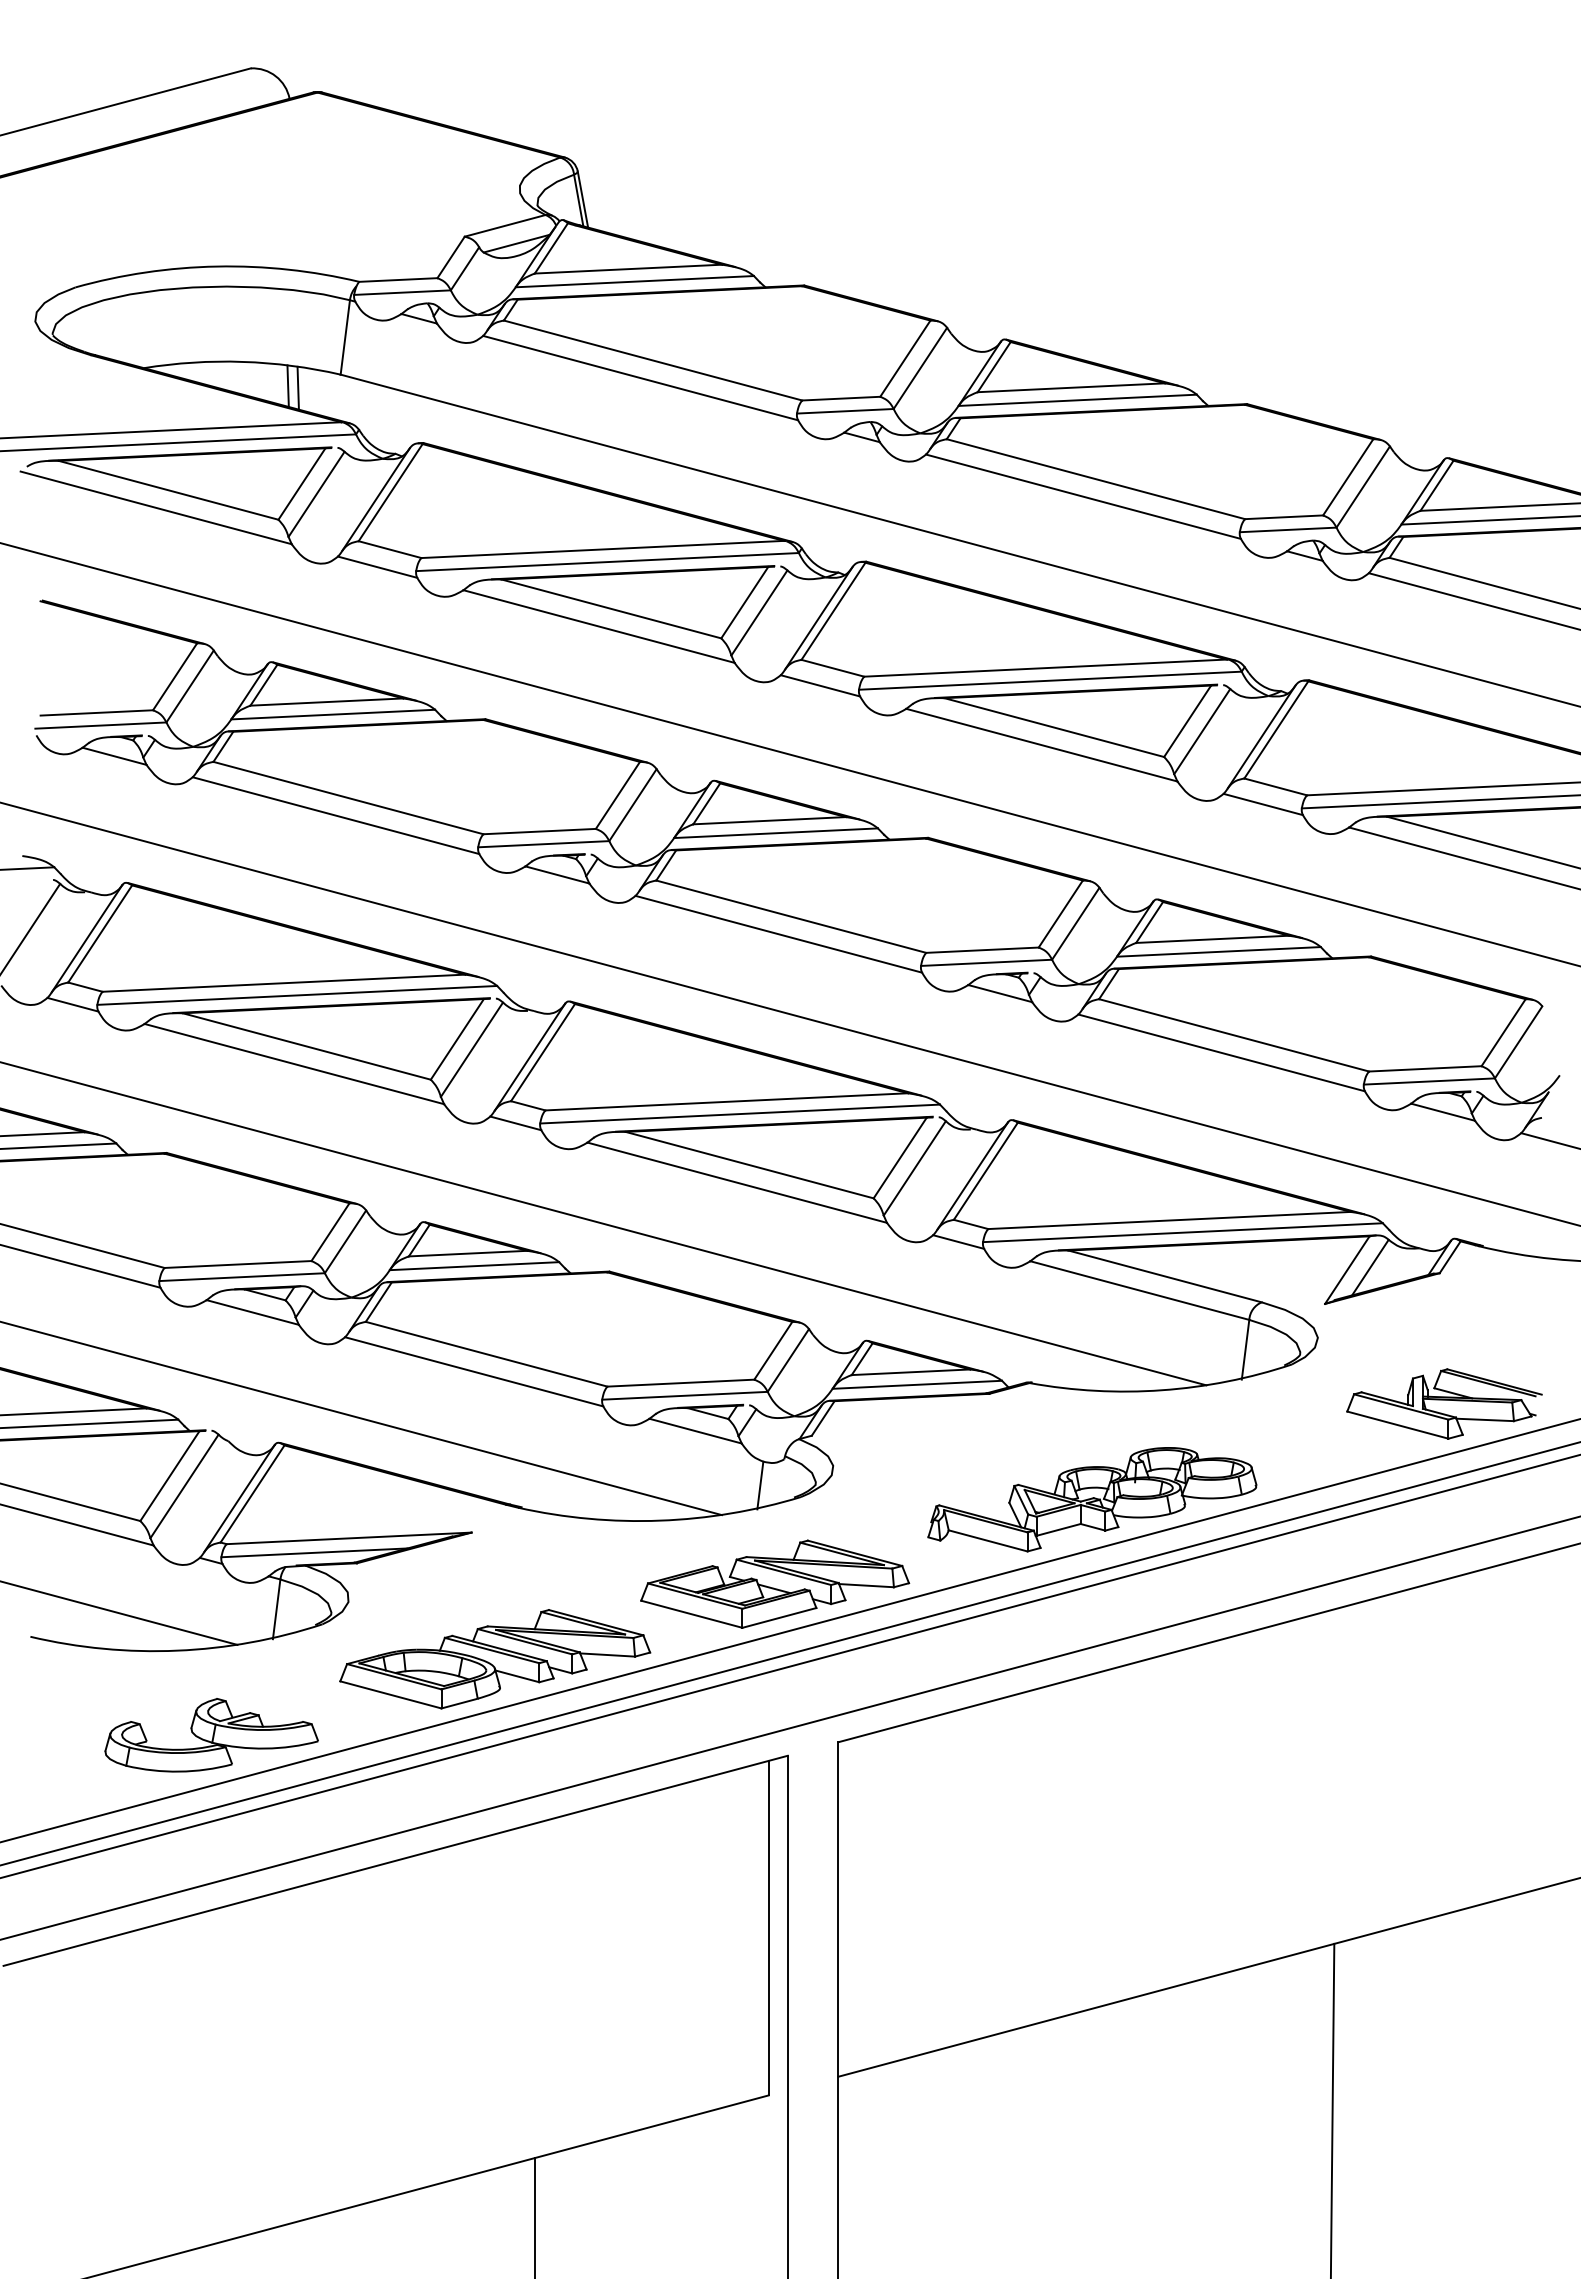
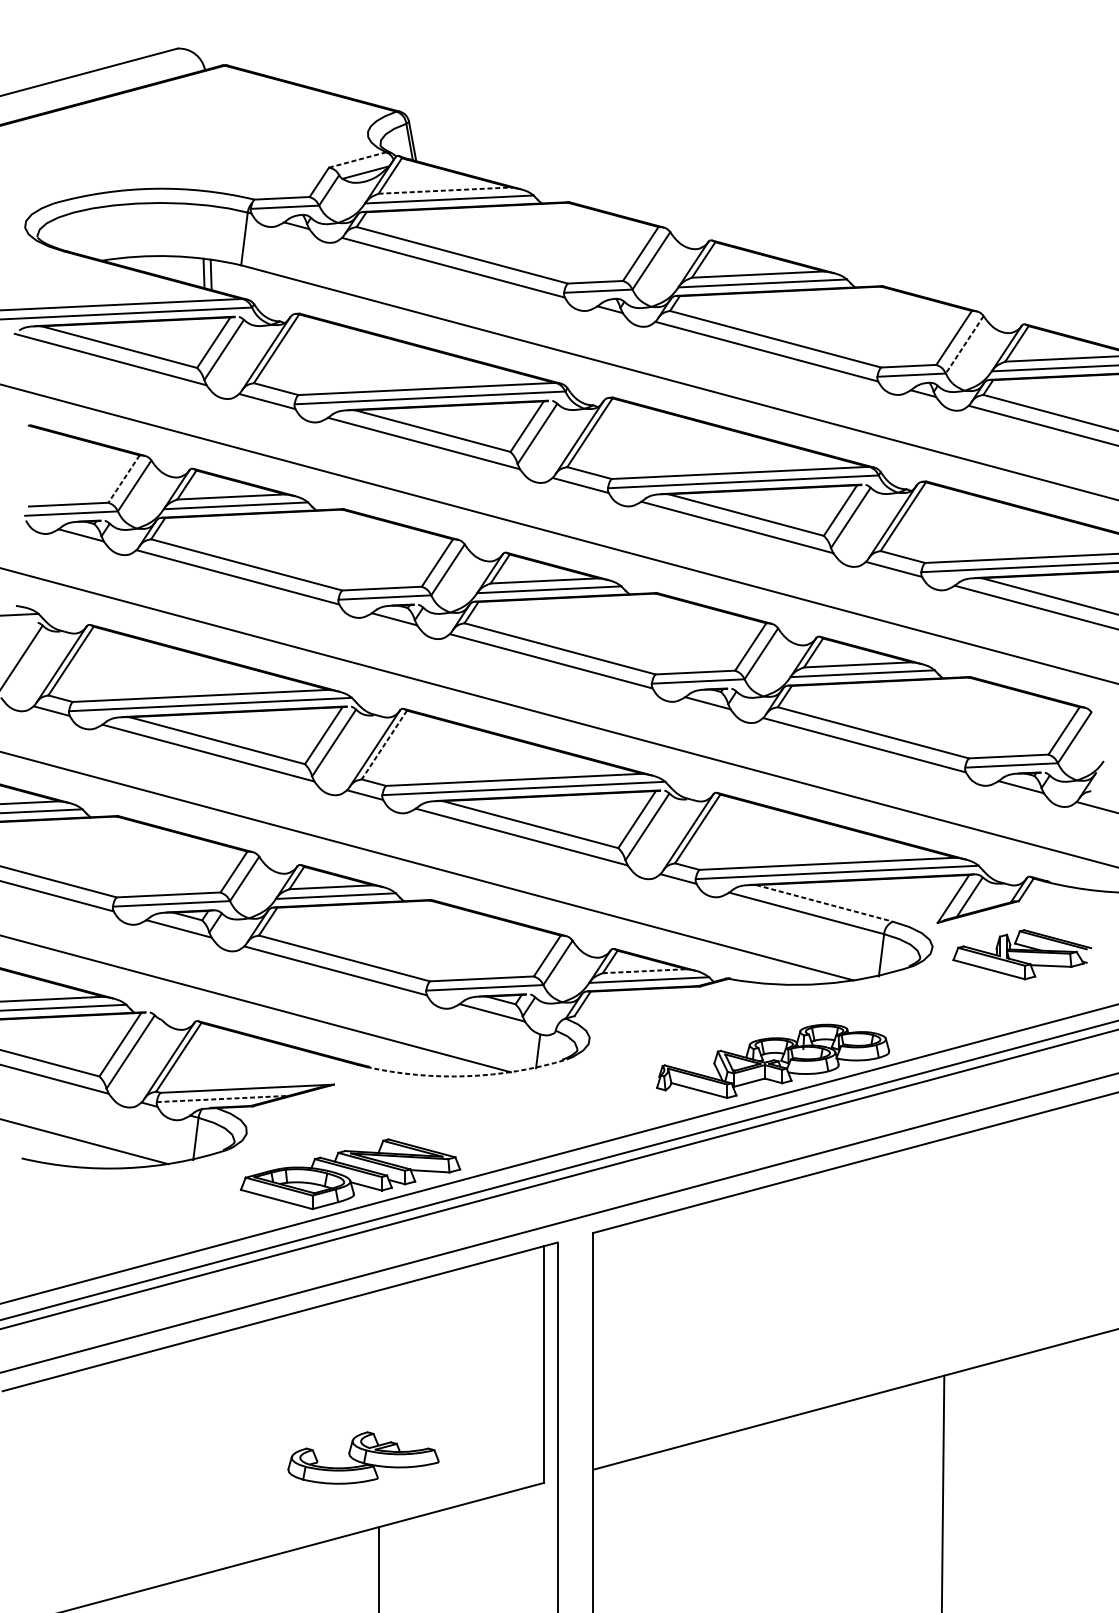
line: (505, 225) -> (357, 159), solid -> dashed
line: (628, 269) -> (444, 190), solid -> dashed
line: (1363, 487) -> (964, 345), solid -> dashed
line: (174, 677) -> (123, 479), solid -> dashed
line: (542, 1053) -> (384, 745), solid -> dashed
line: (1165, 1276) -> (824, 903), solid -> dashed
line: (911, 1372) -> (645, 971), solid -> dashed
part: (1444, 1403) -> (1022, 954), moved
arc: (660, 1520) -> (467, 1076), solid -> dashed
line: (314, 1552) -> (222, 1098), solid -> dashed
part: (775, 1583) -> (548, 1120), removed
part: (211, 1735) -> (363, 1458), moved

